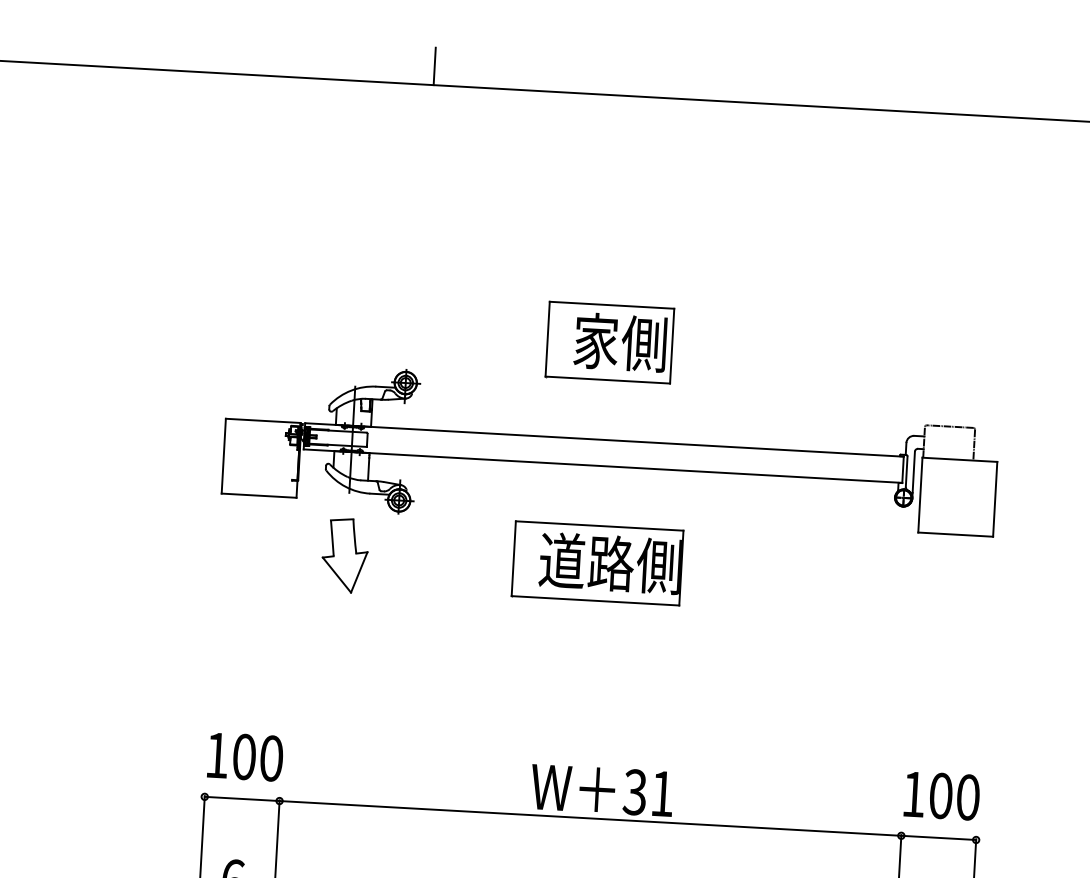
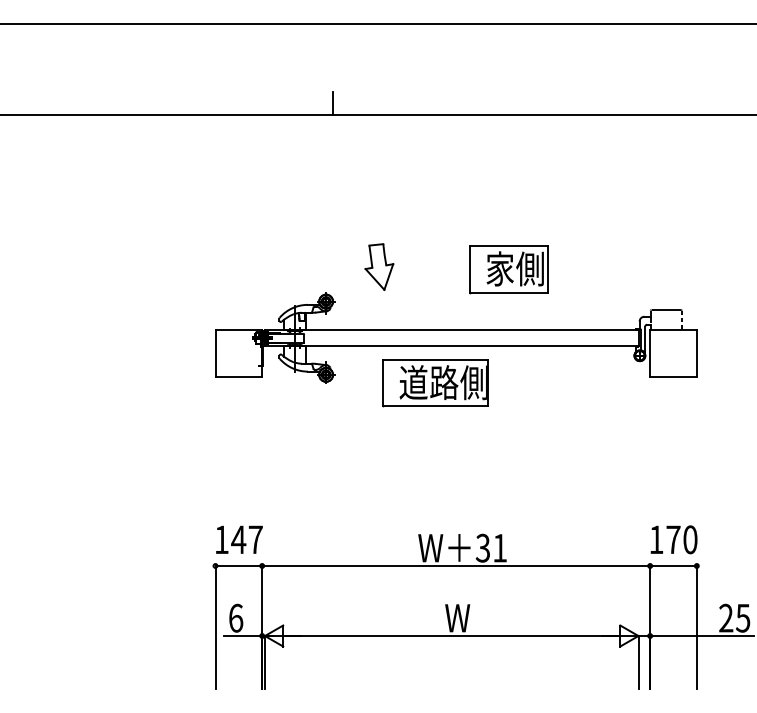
part: (609, 342) -> (508, 269), moved
part: (345, 554) -> (379, 266), moved
part: (597, 563) -> (435, 383), moved
text: (256, 757) -> (246, 539), 100 -> 147
text: (941, 795) -> (673, 539), 100 -> 170

